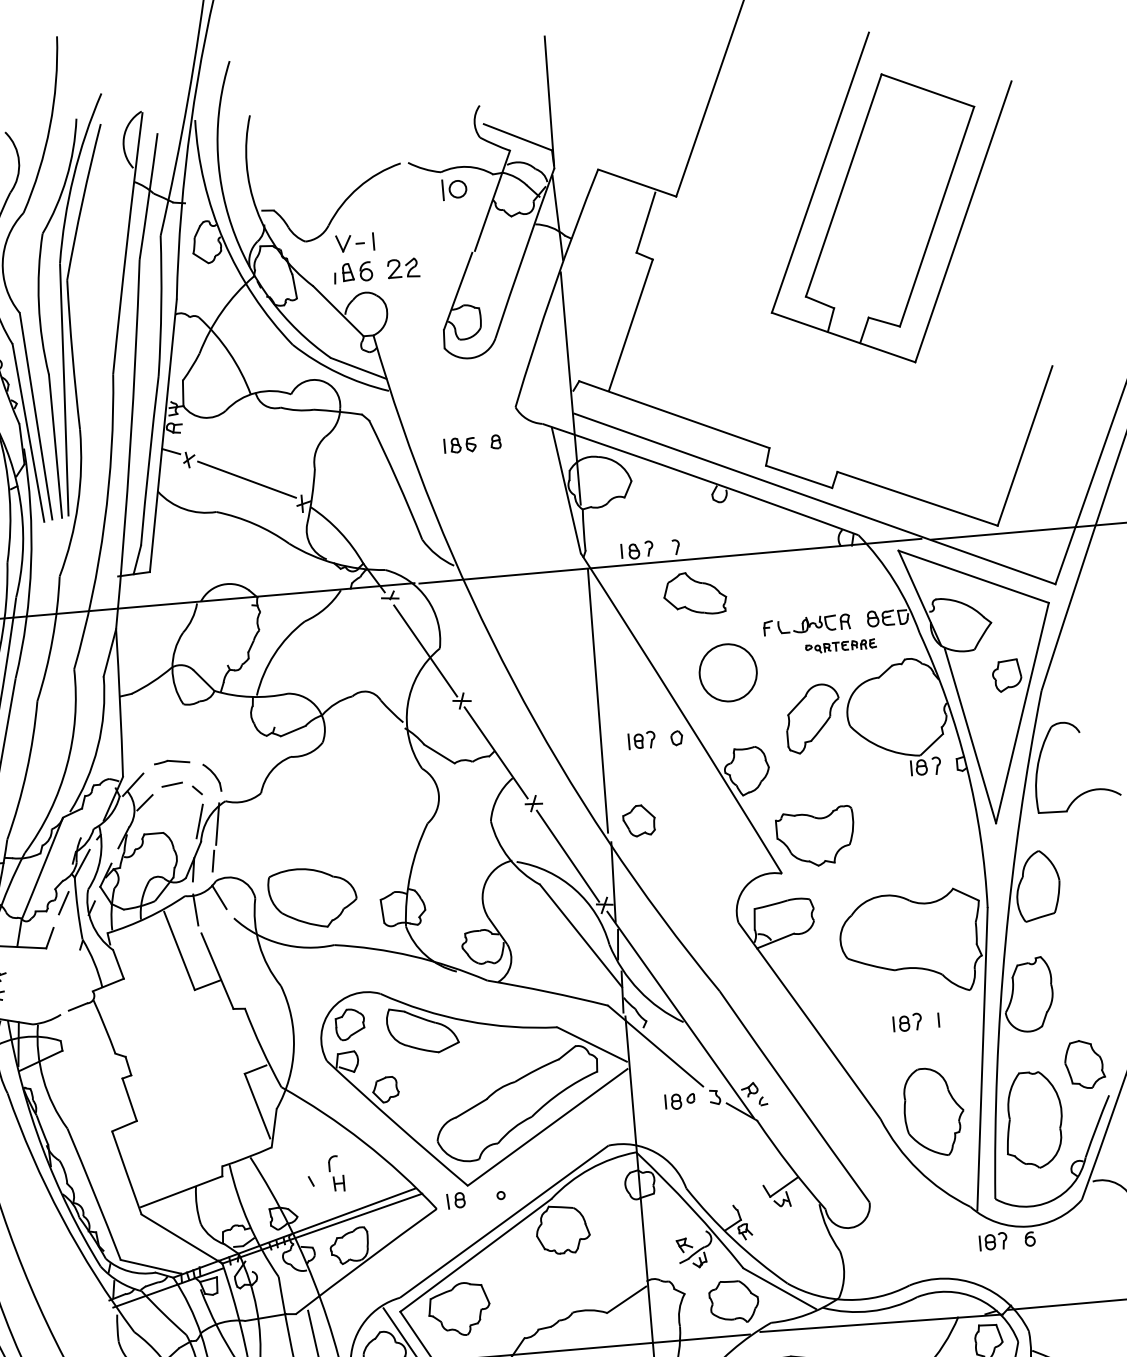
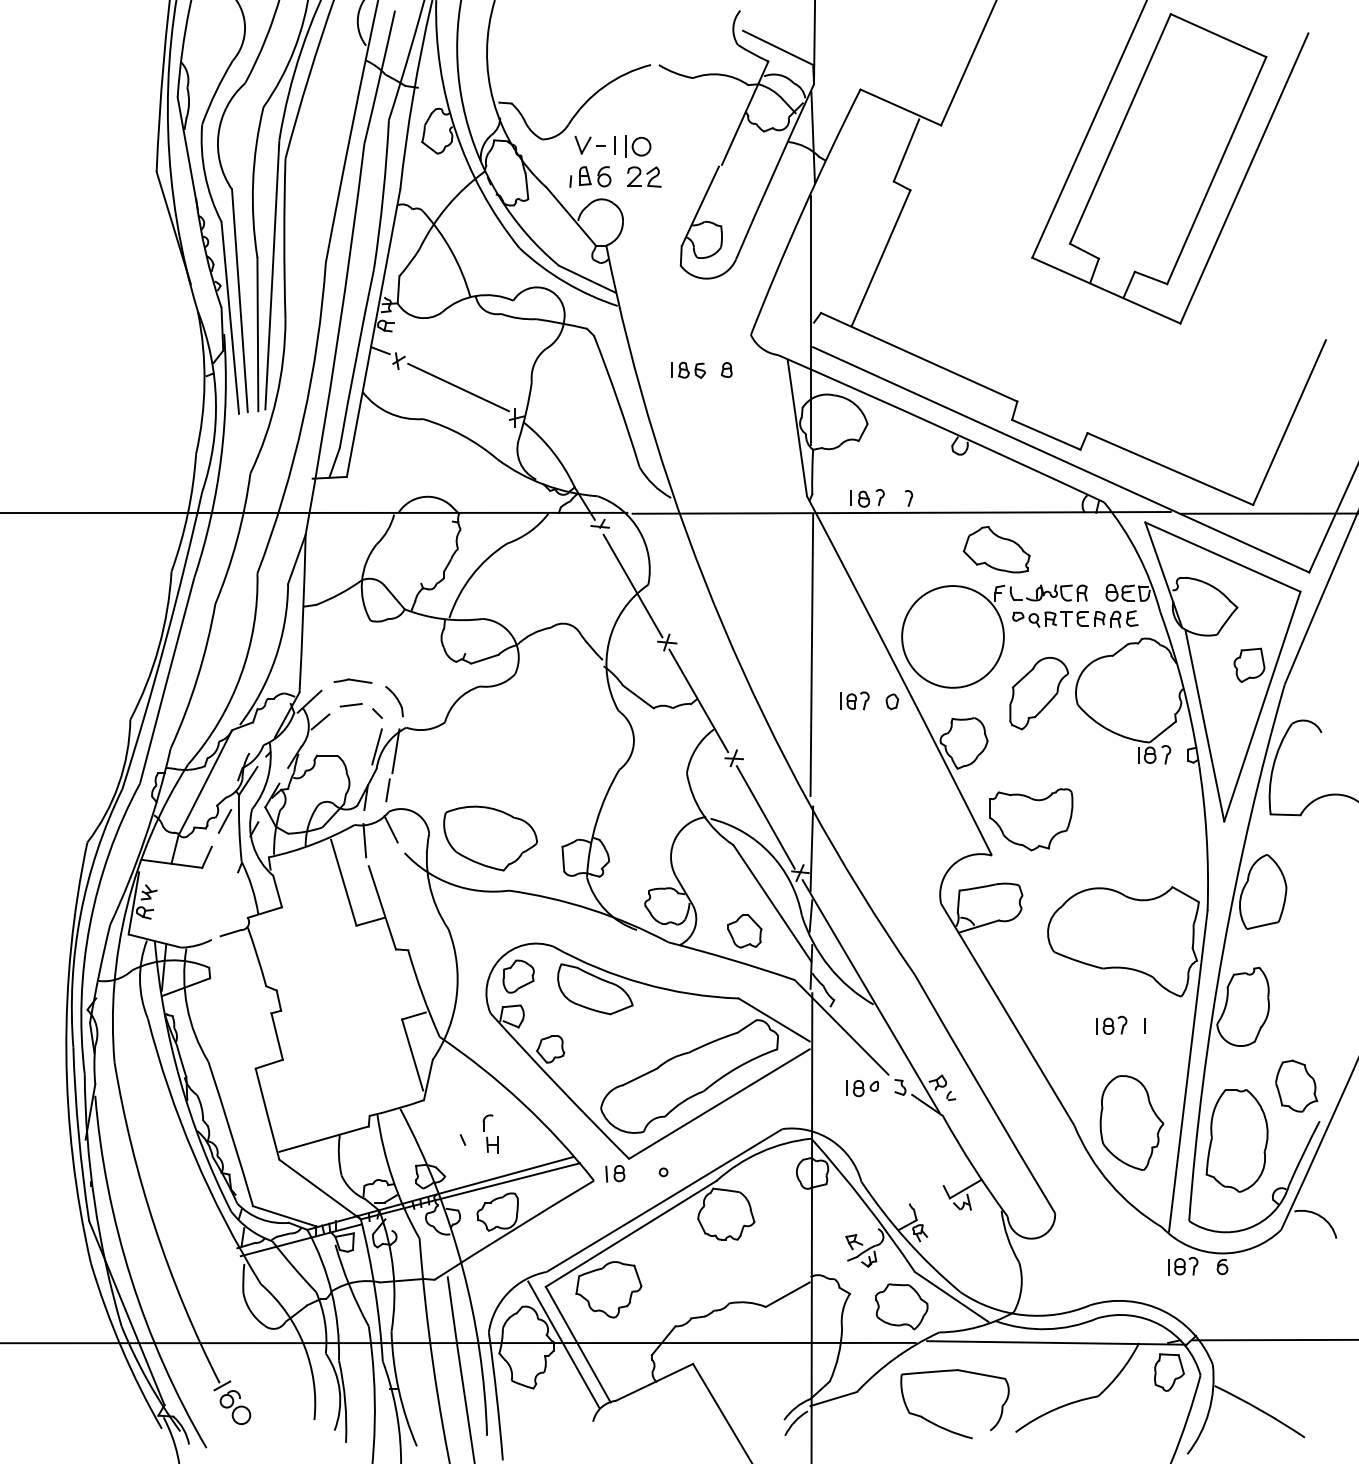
part: (455, 189) -> (638, 146), moved
part: (694, 593) -> (996, 549), moved
part: (841, 645) -> (1075, 618), size x1.67
circle: (727, 672) -> (952, 636), size x1.67
part: (638, 821) -> (744, 931), moved

